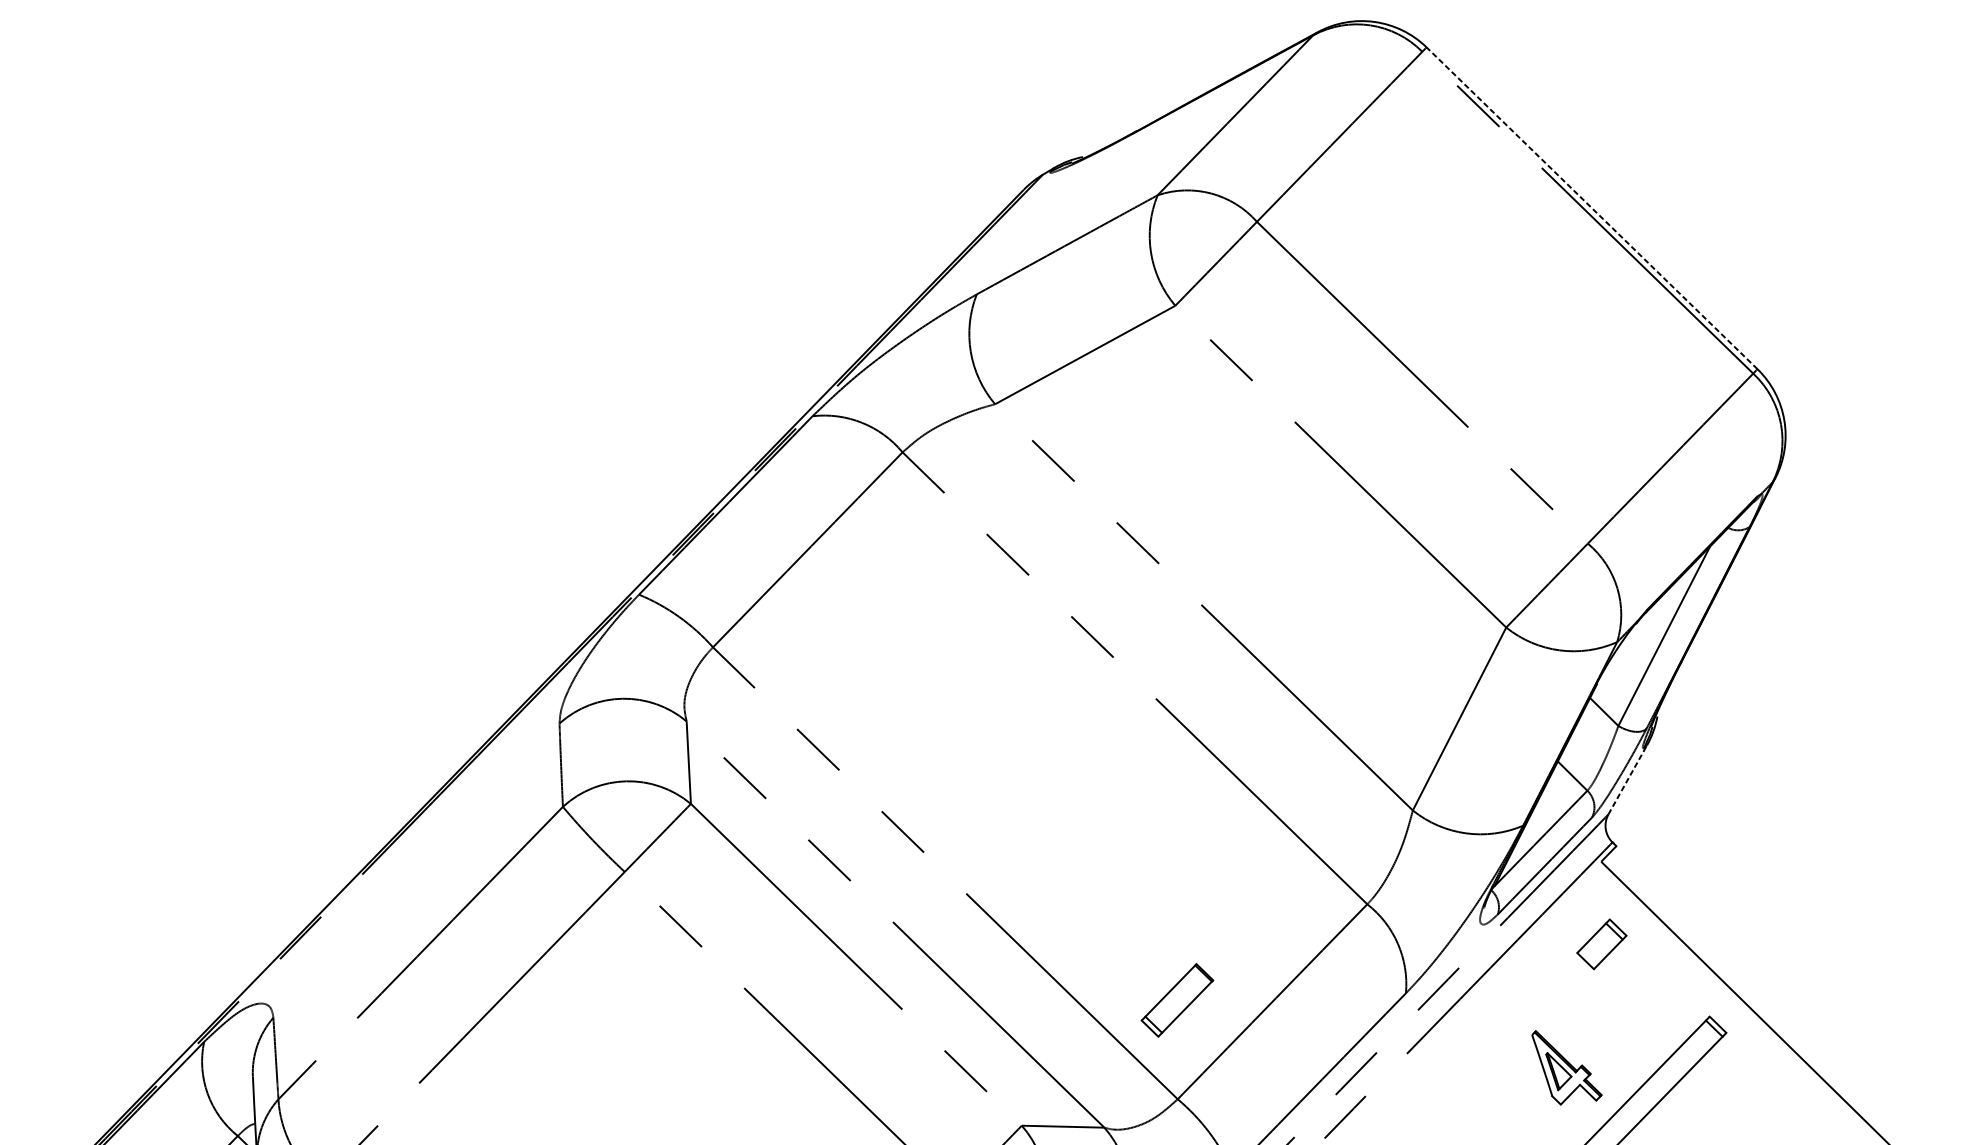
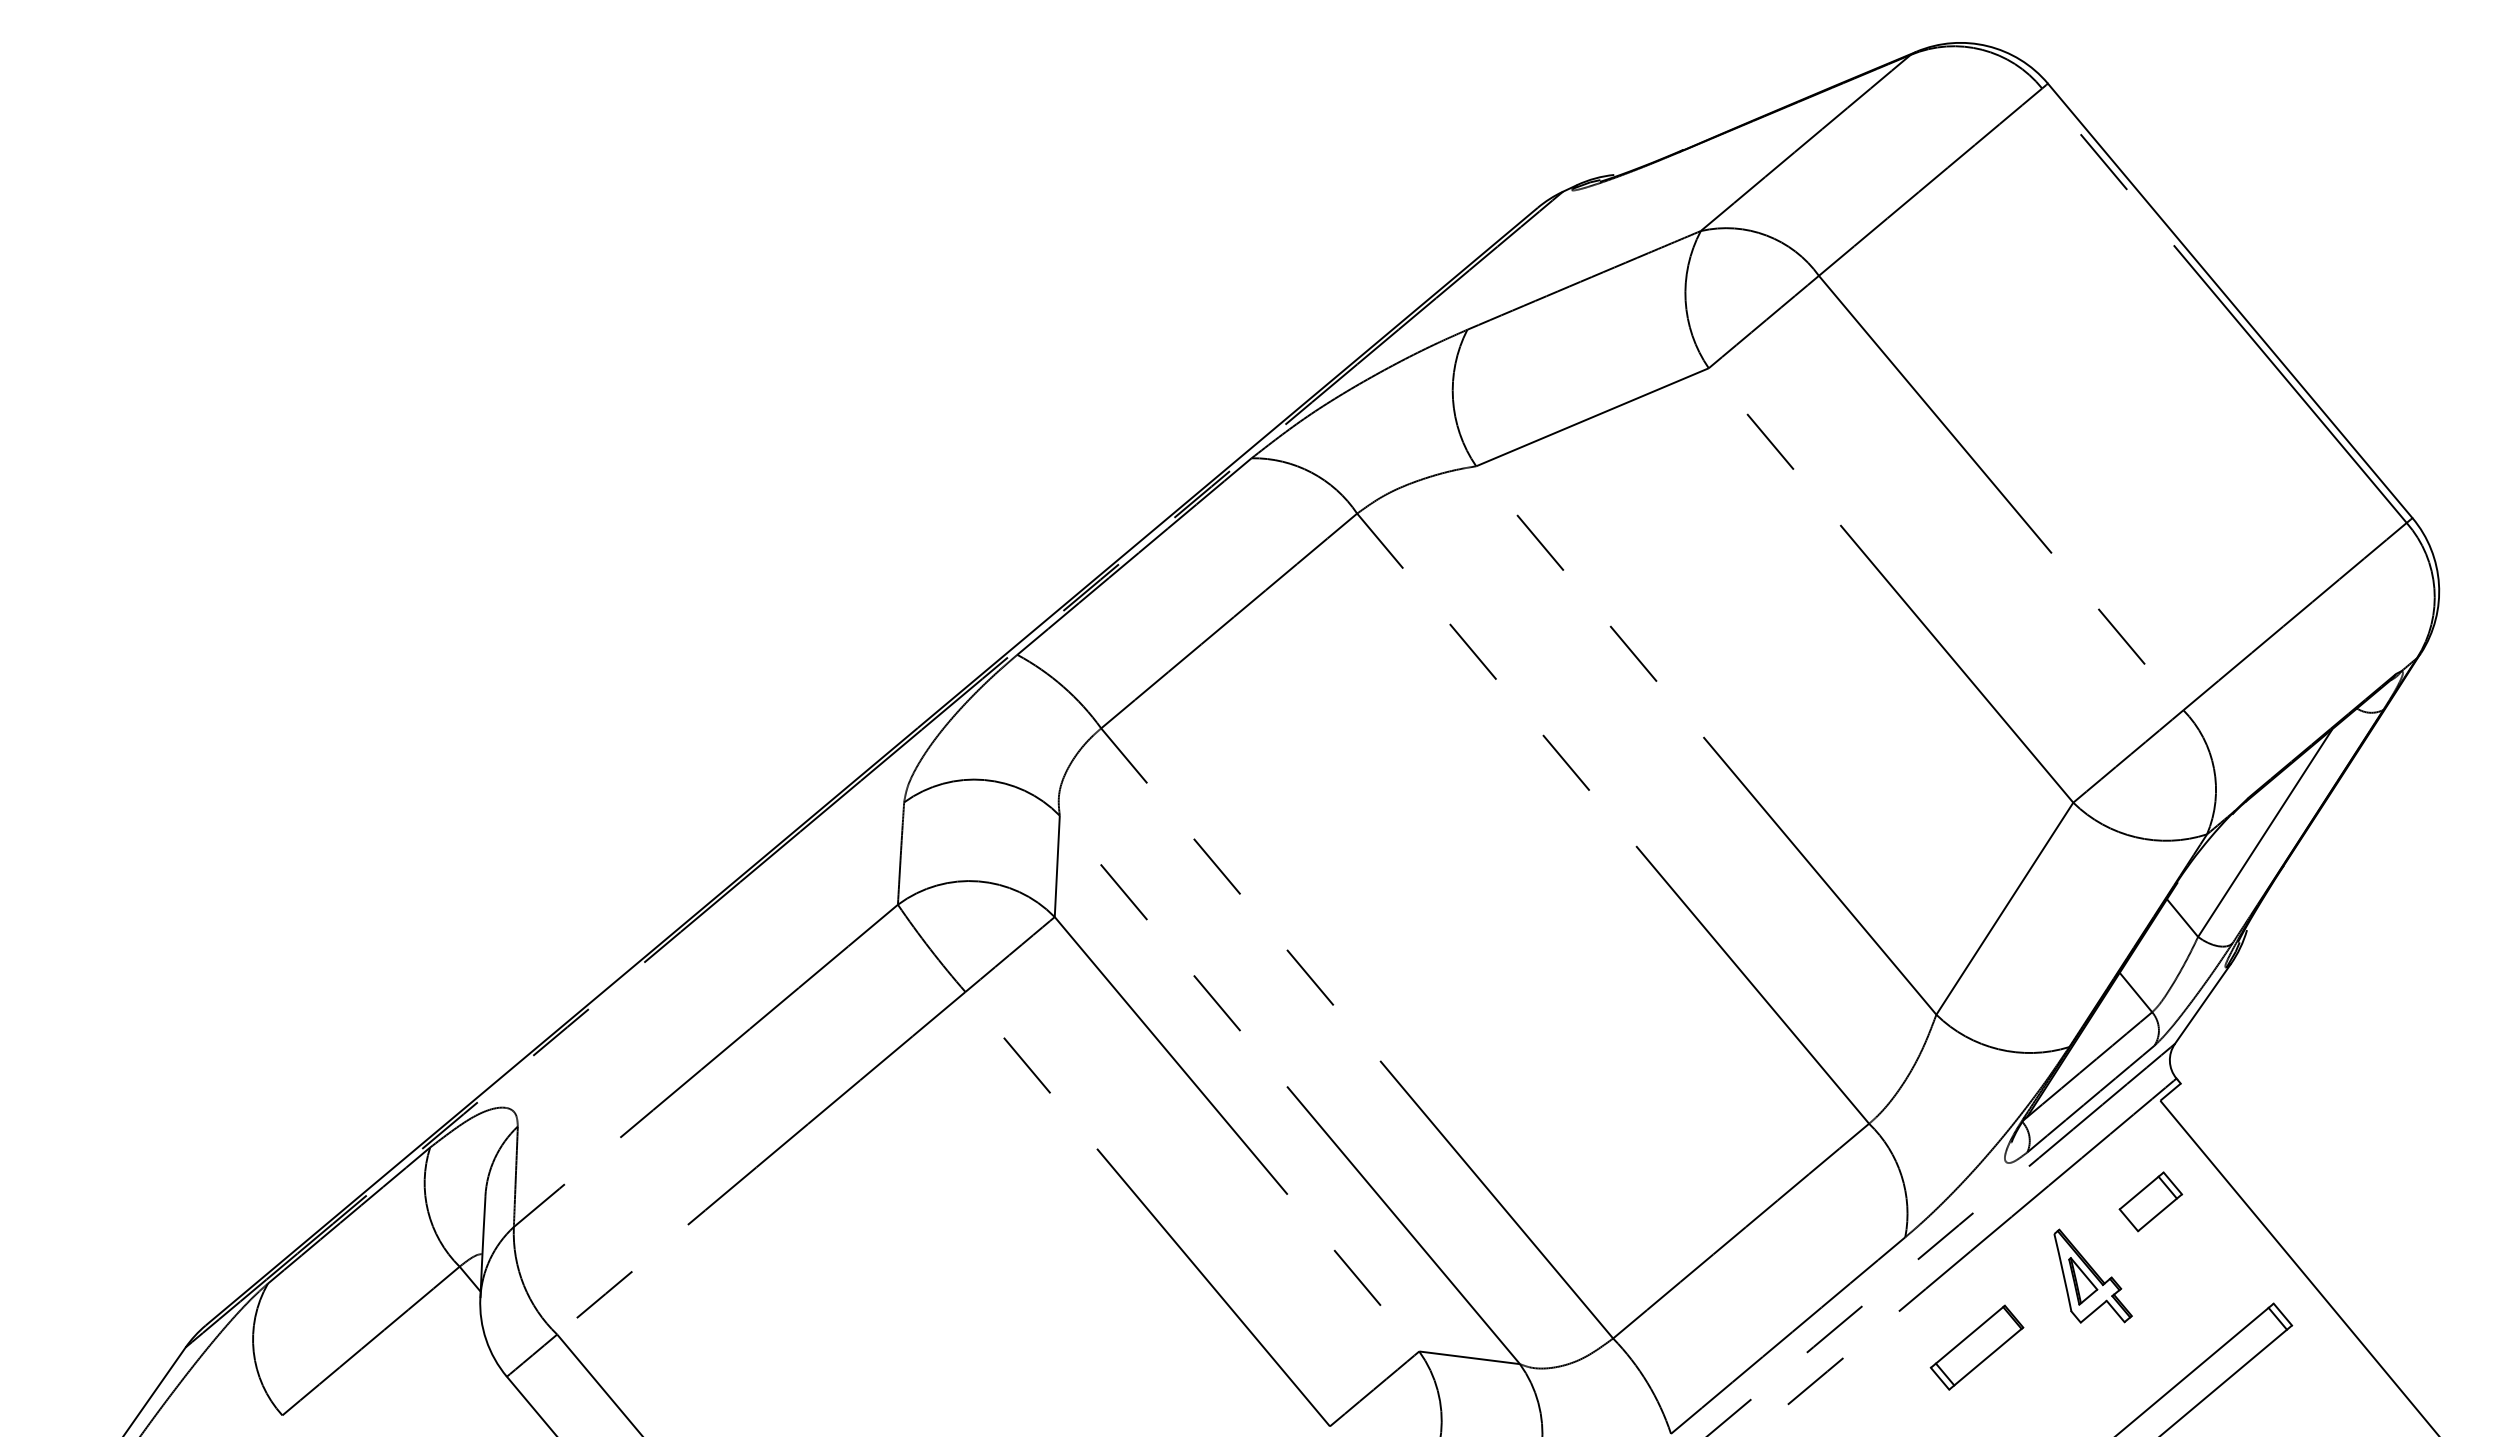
line: (1592, 207) -> (2230, 300), dashed -> solid
line: (1627, 780) -> (2202, 1004), dashed -> solid
part: (1176, 1000) -> (1976, 1347), moved
part: (1566, 1065) -> (2092, 1275), moved

